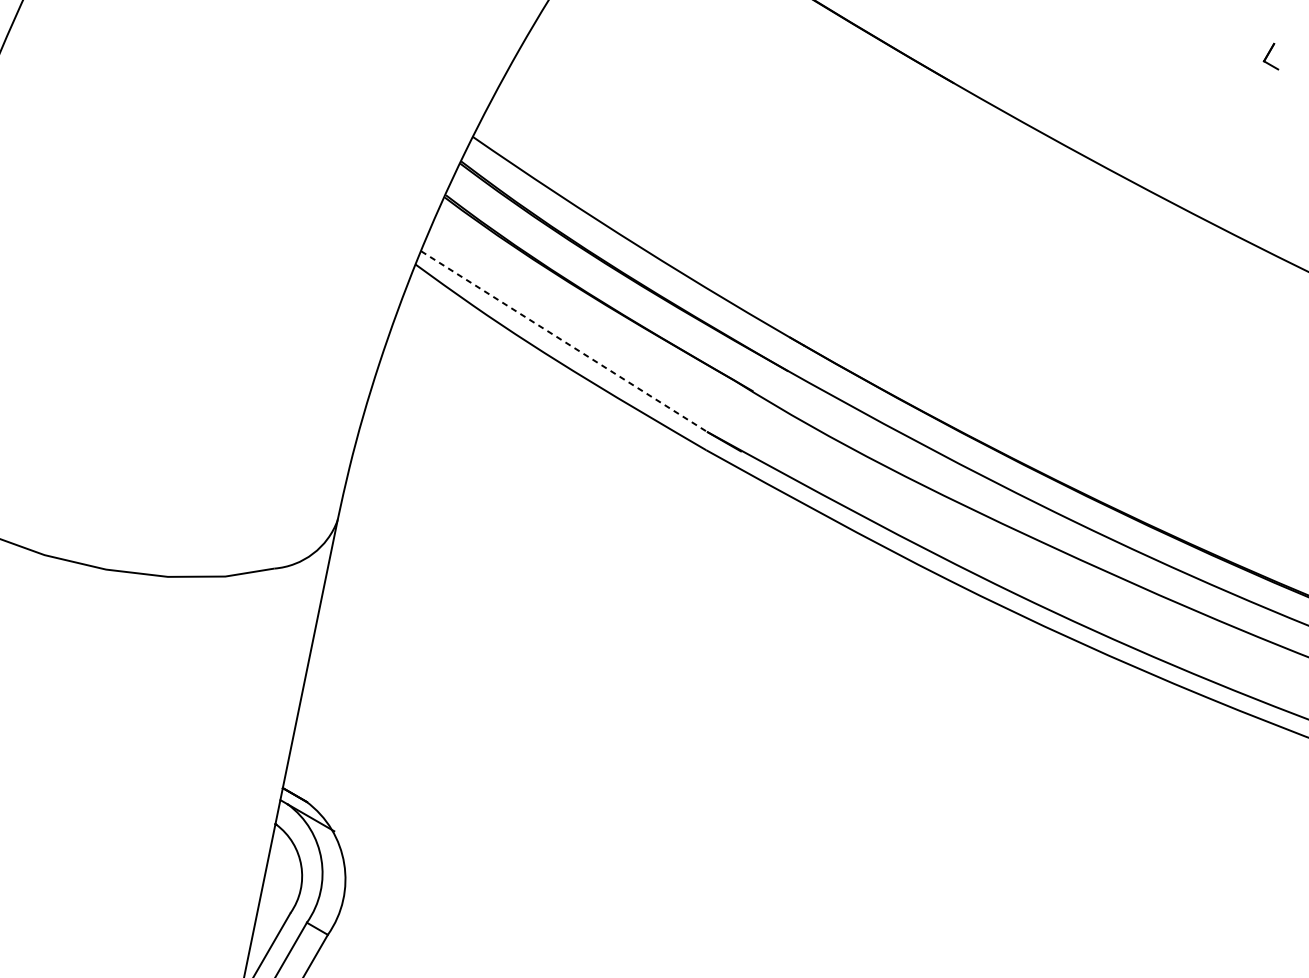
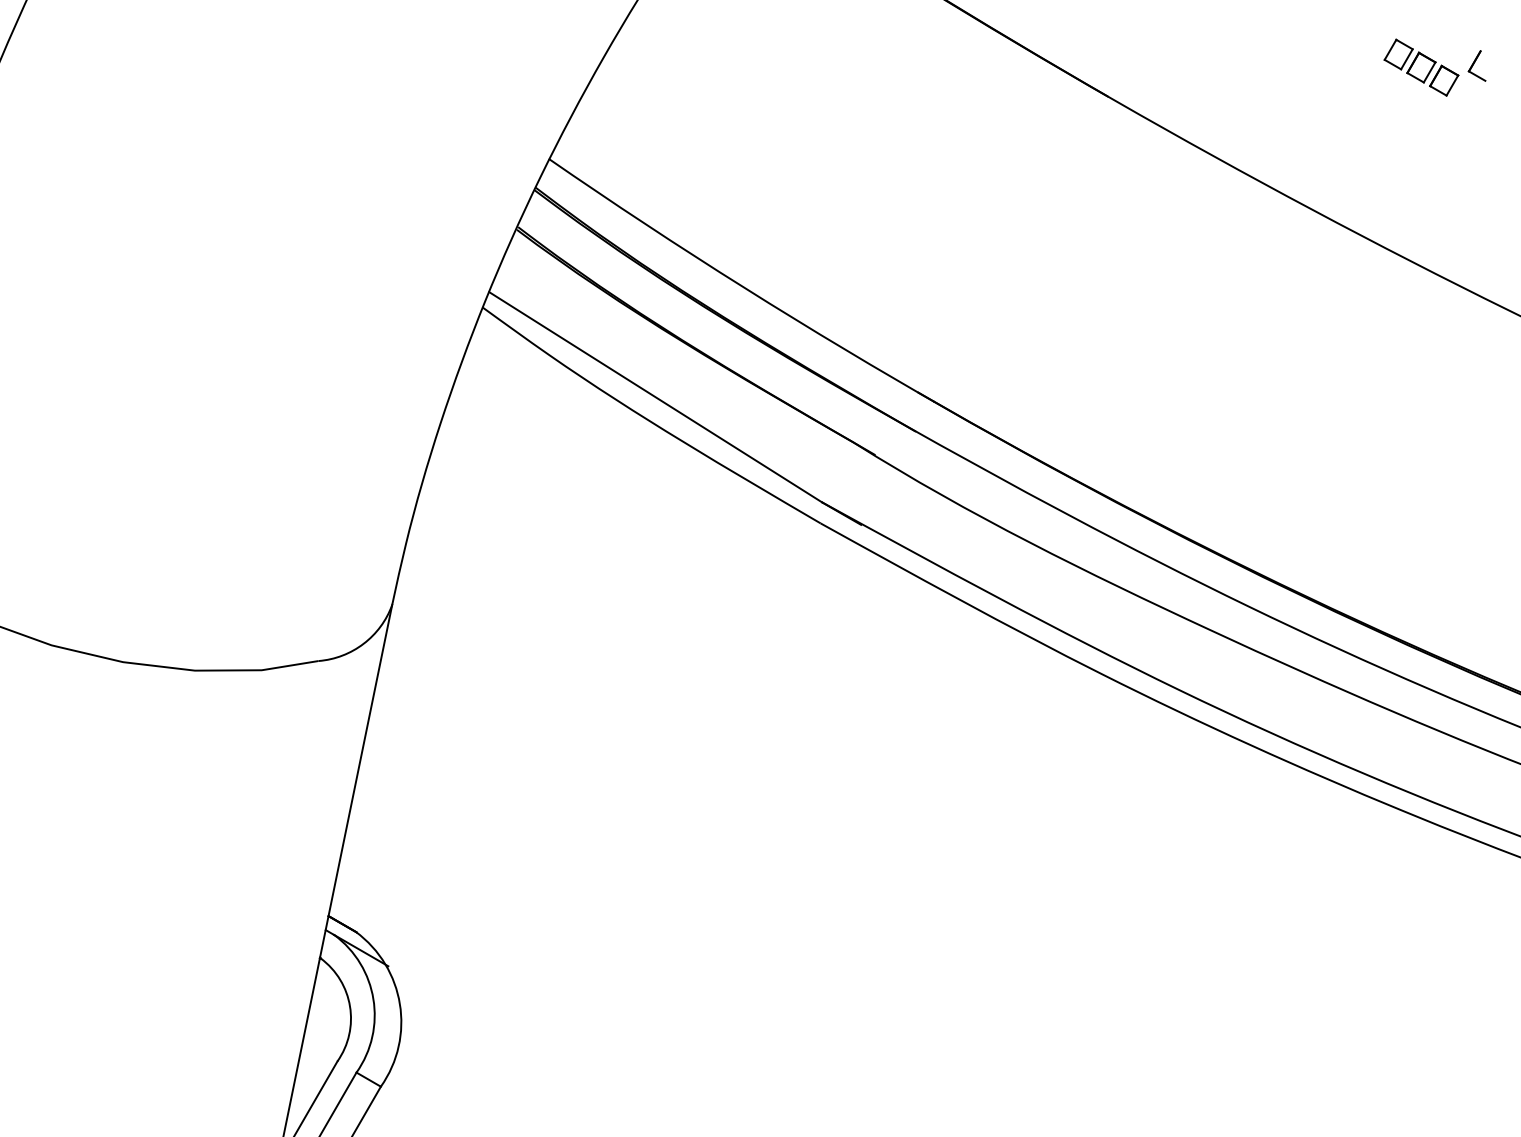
part: (1223, 57) -> (1421, 67), added
line: (564, 341) -> (655, 397), dashed -> solid

